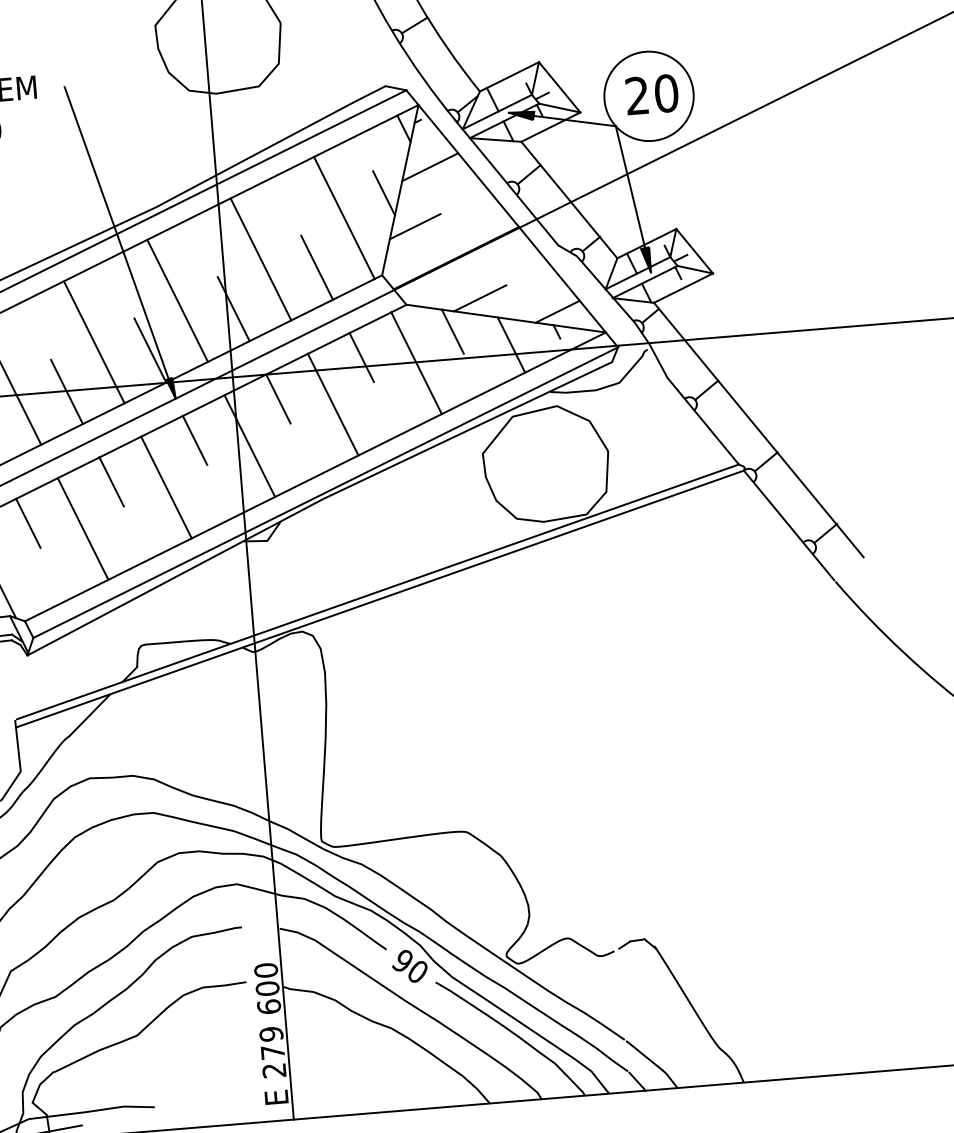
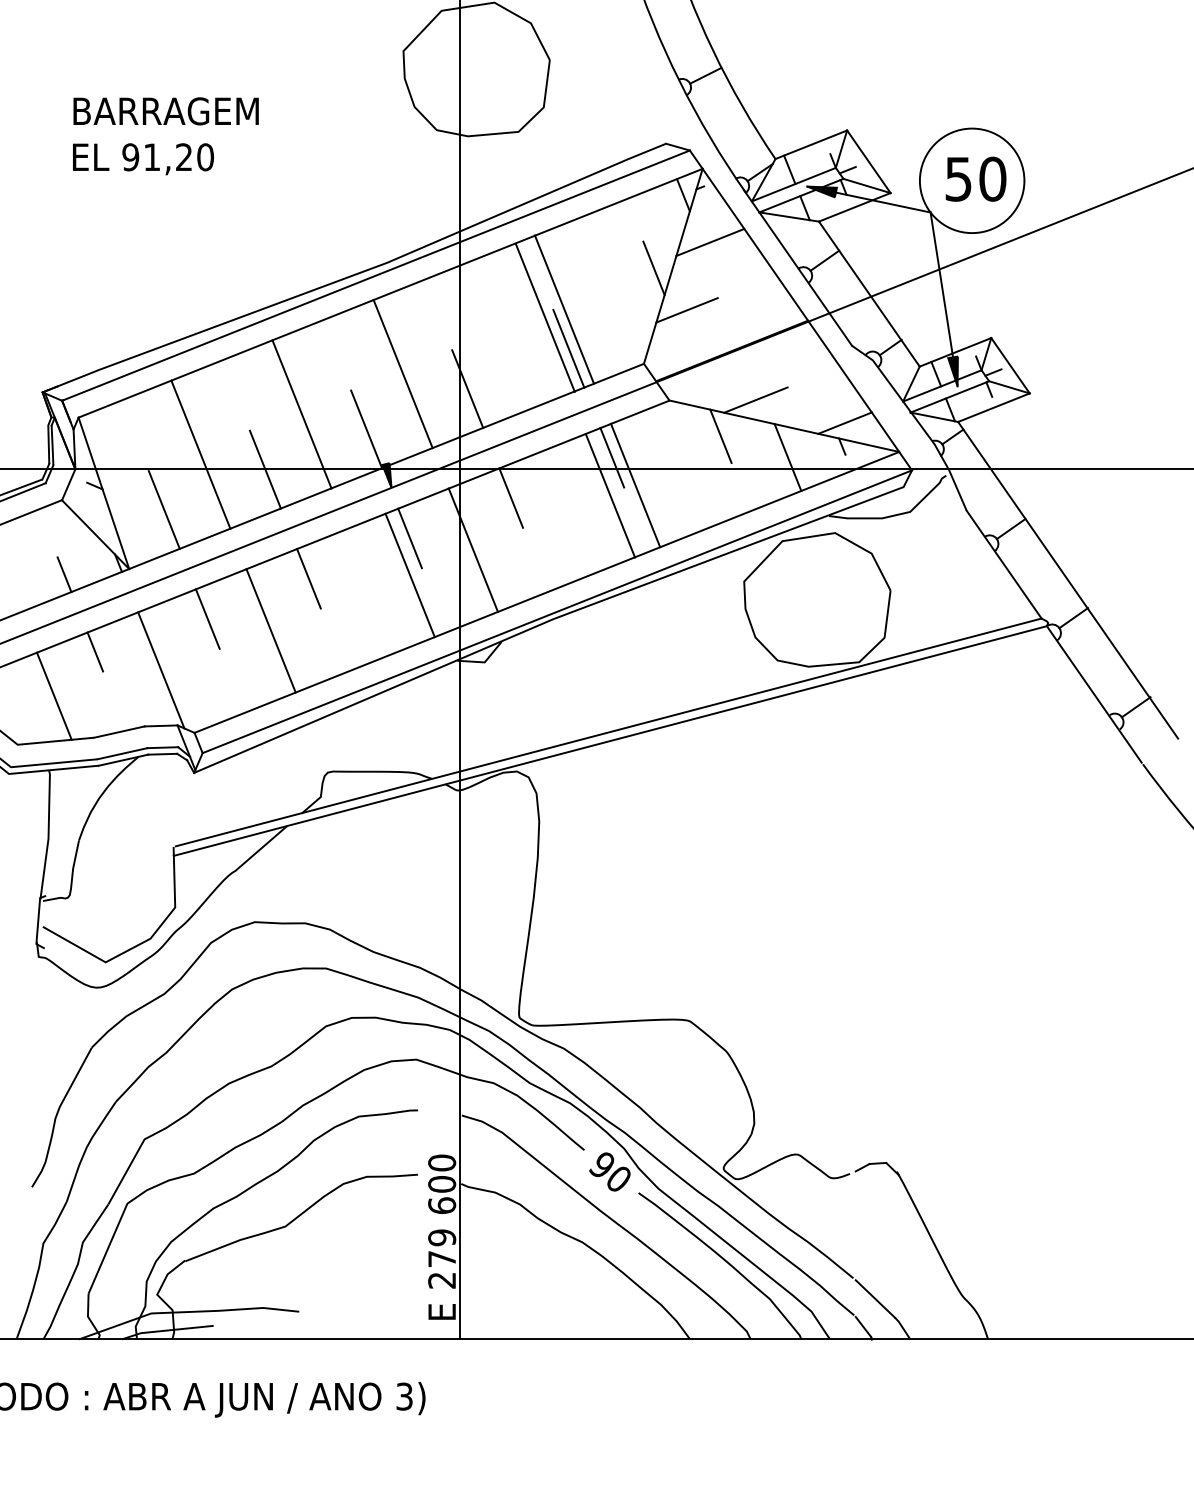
text: (637, 95) -> (958, 178), 20 -> 50
line: (343, 218) -> (563, 309), moved
line: (119, 242) -> (341, 300), removed
line: (260, 259) -> (544, 317), moved
line: (416, 363) -> (635, 485), moved
line: (333, 404) -> (610, 495), moved
line: (165, 487) -> (409, 575), moved

